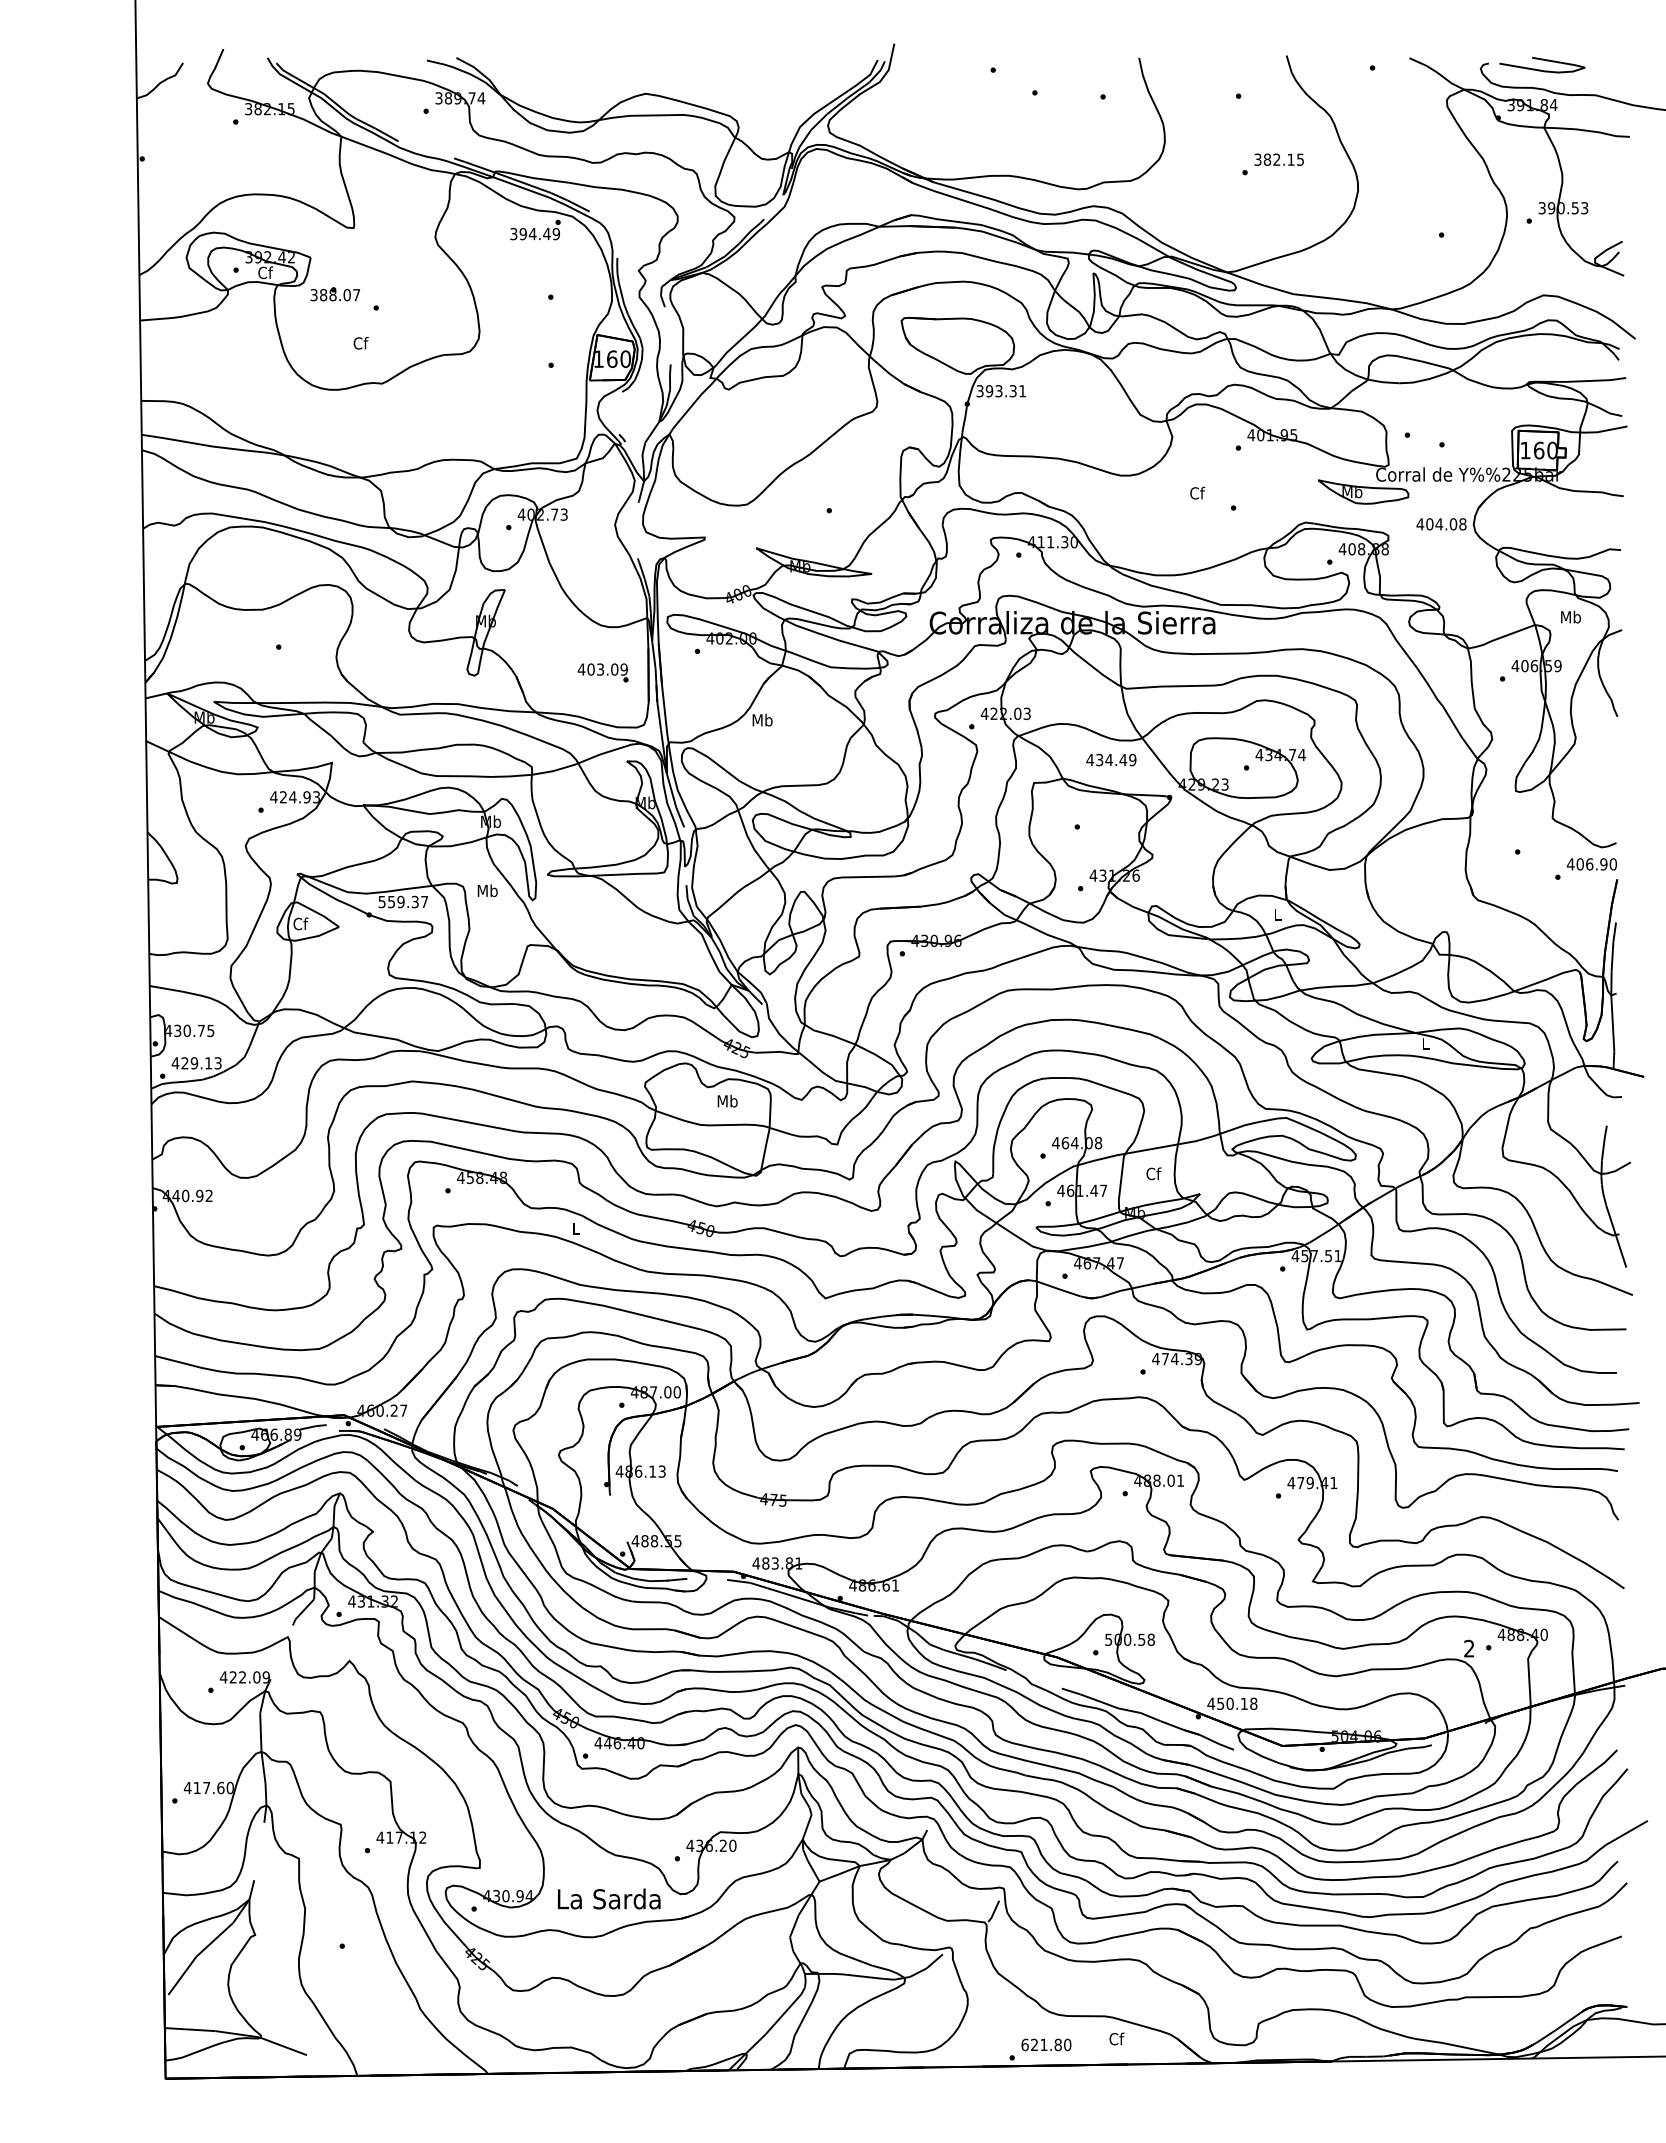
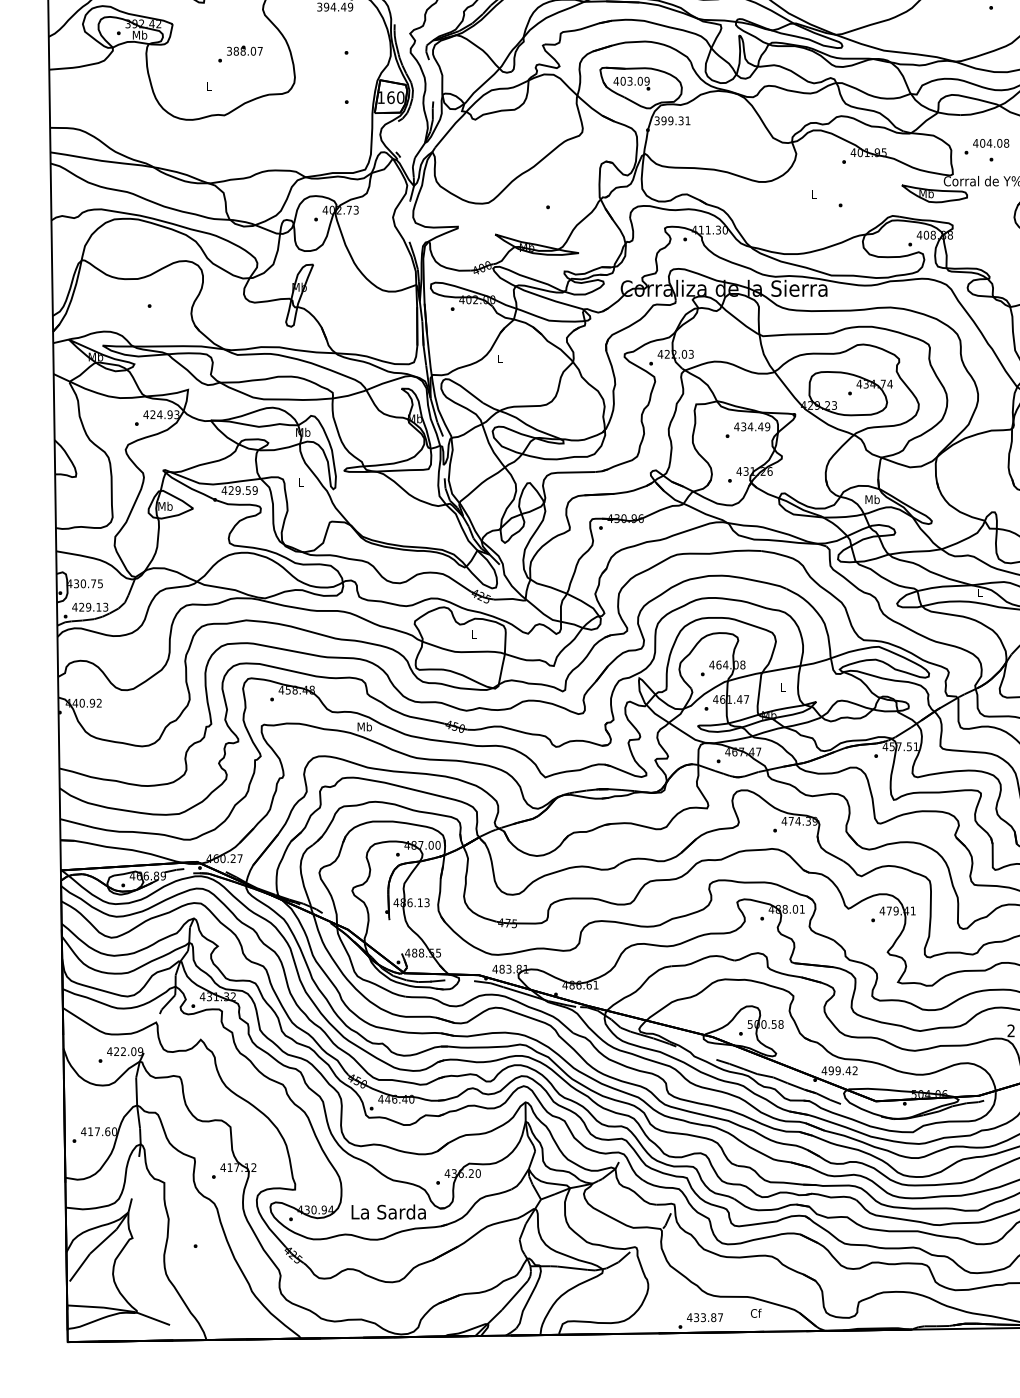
text: (265, 272) -> (140, 34), Cf -> Mb
text: (335, 294) -> (244, 50), moved
text: (360, 343) -> (208, 86), Cf -> L
text: (998, 391) -> (670, 121), 393.31 -> 399.31
text: (1197, 492) -> (814, 194), Cf -> L
text: (1441, 524) -> (991, 143), moved
text: (602, 672) -> (631, 83), moved
text: (762, 719) -> (499, 358), Mb -> L
text: (1111, 759) -> (752, 426), moved
text: (487, 890) -> (300, 482), Mb -> L
text: (403, 901) -> (239, 490), 559.37 -> 429.59
text: (1277, 914) -> (872, 499), L -> Mb
text: (300, 923) -> (165, 506), Cf -> Mb
text: (727, 1100) -> (474, 634), Mb -> L
text: (1153, 1173) -> (782, 686), Cf -> L
text: (576, 1228) -> (365, 726), L -> Mb
text: (1237, 1703) -> (843, 1070), 450.18 -> 499.42
text: (1046, 2044) -> (705, 1317), 621.80 -> 433.87

